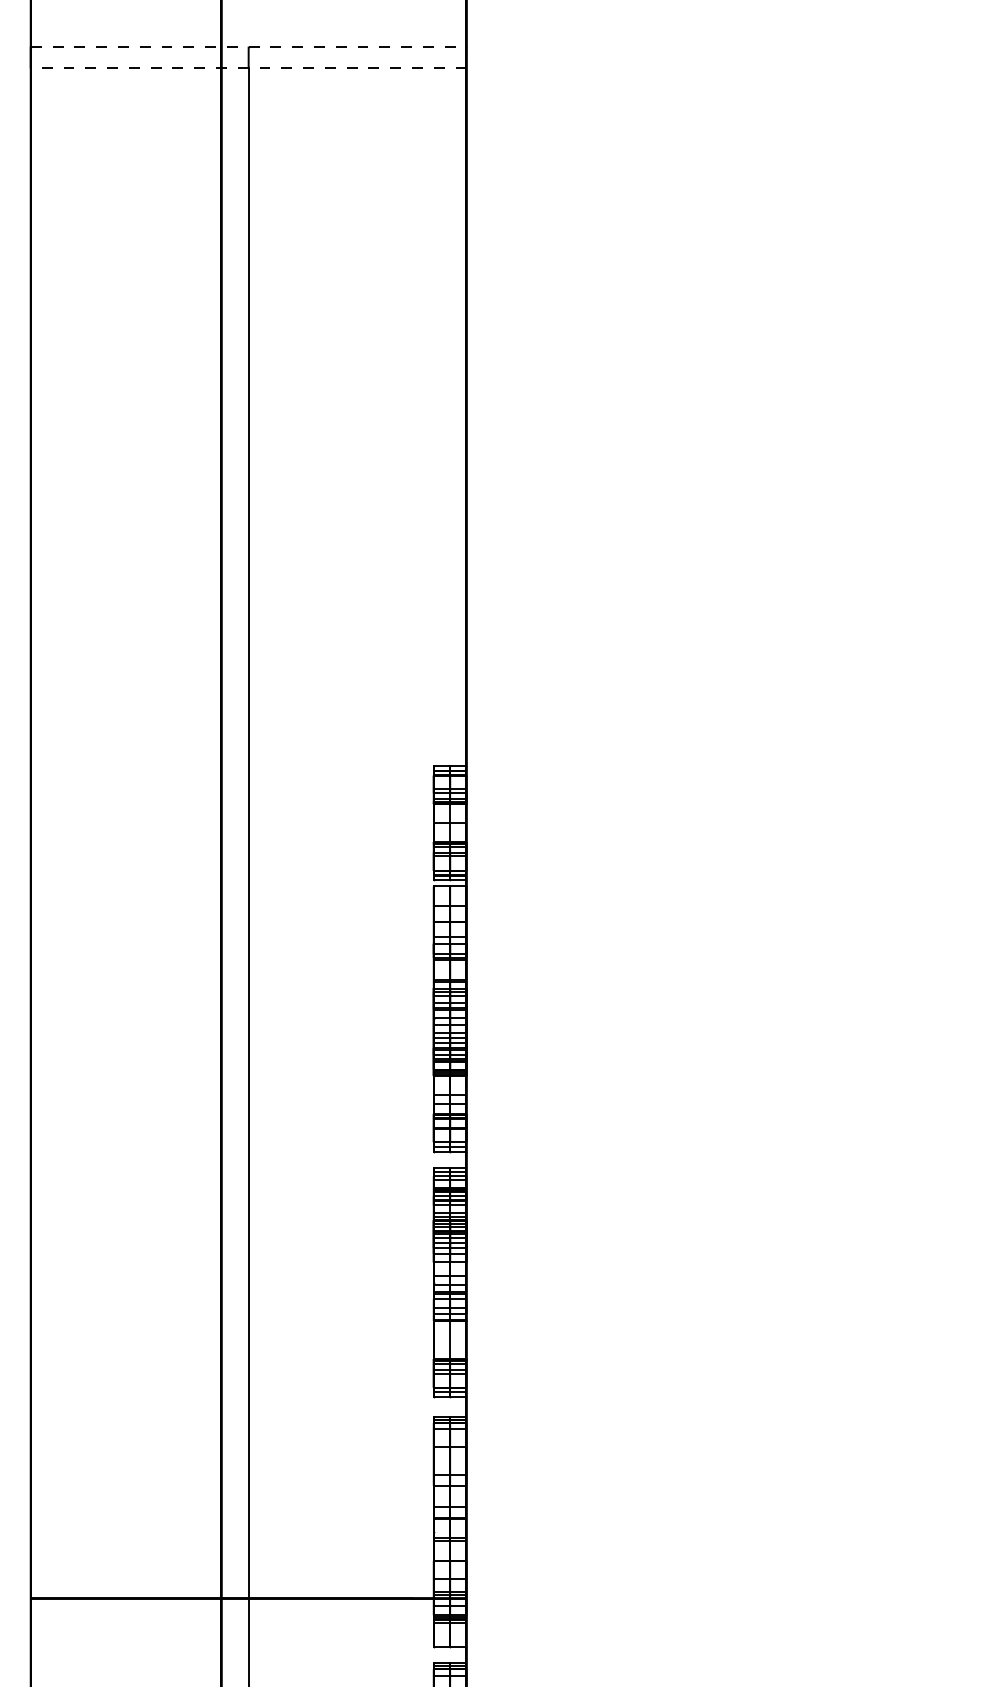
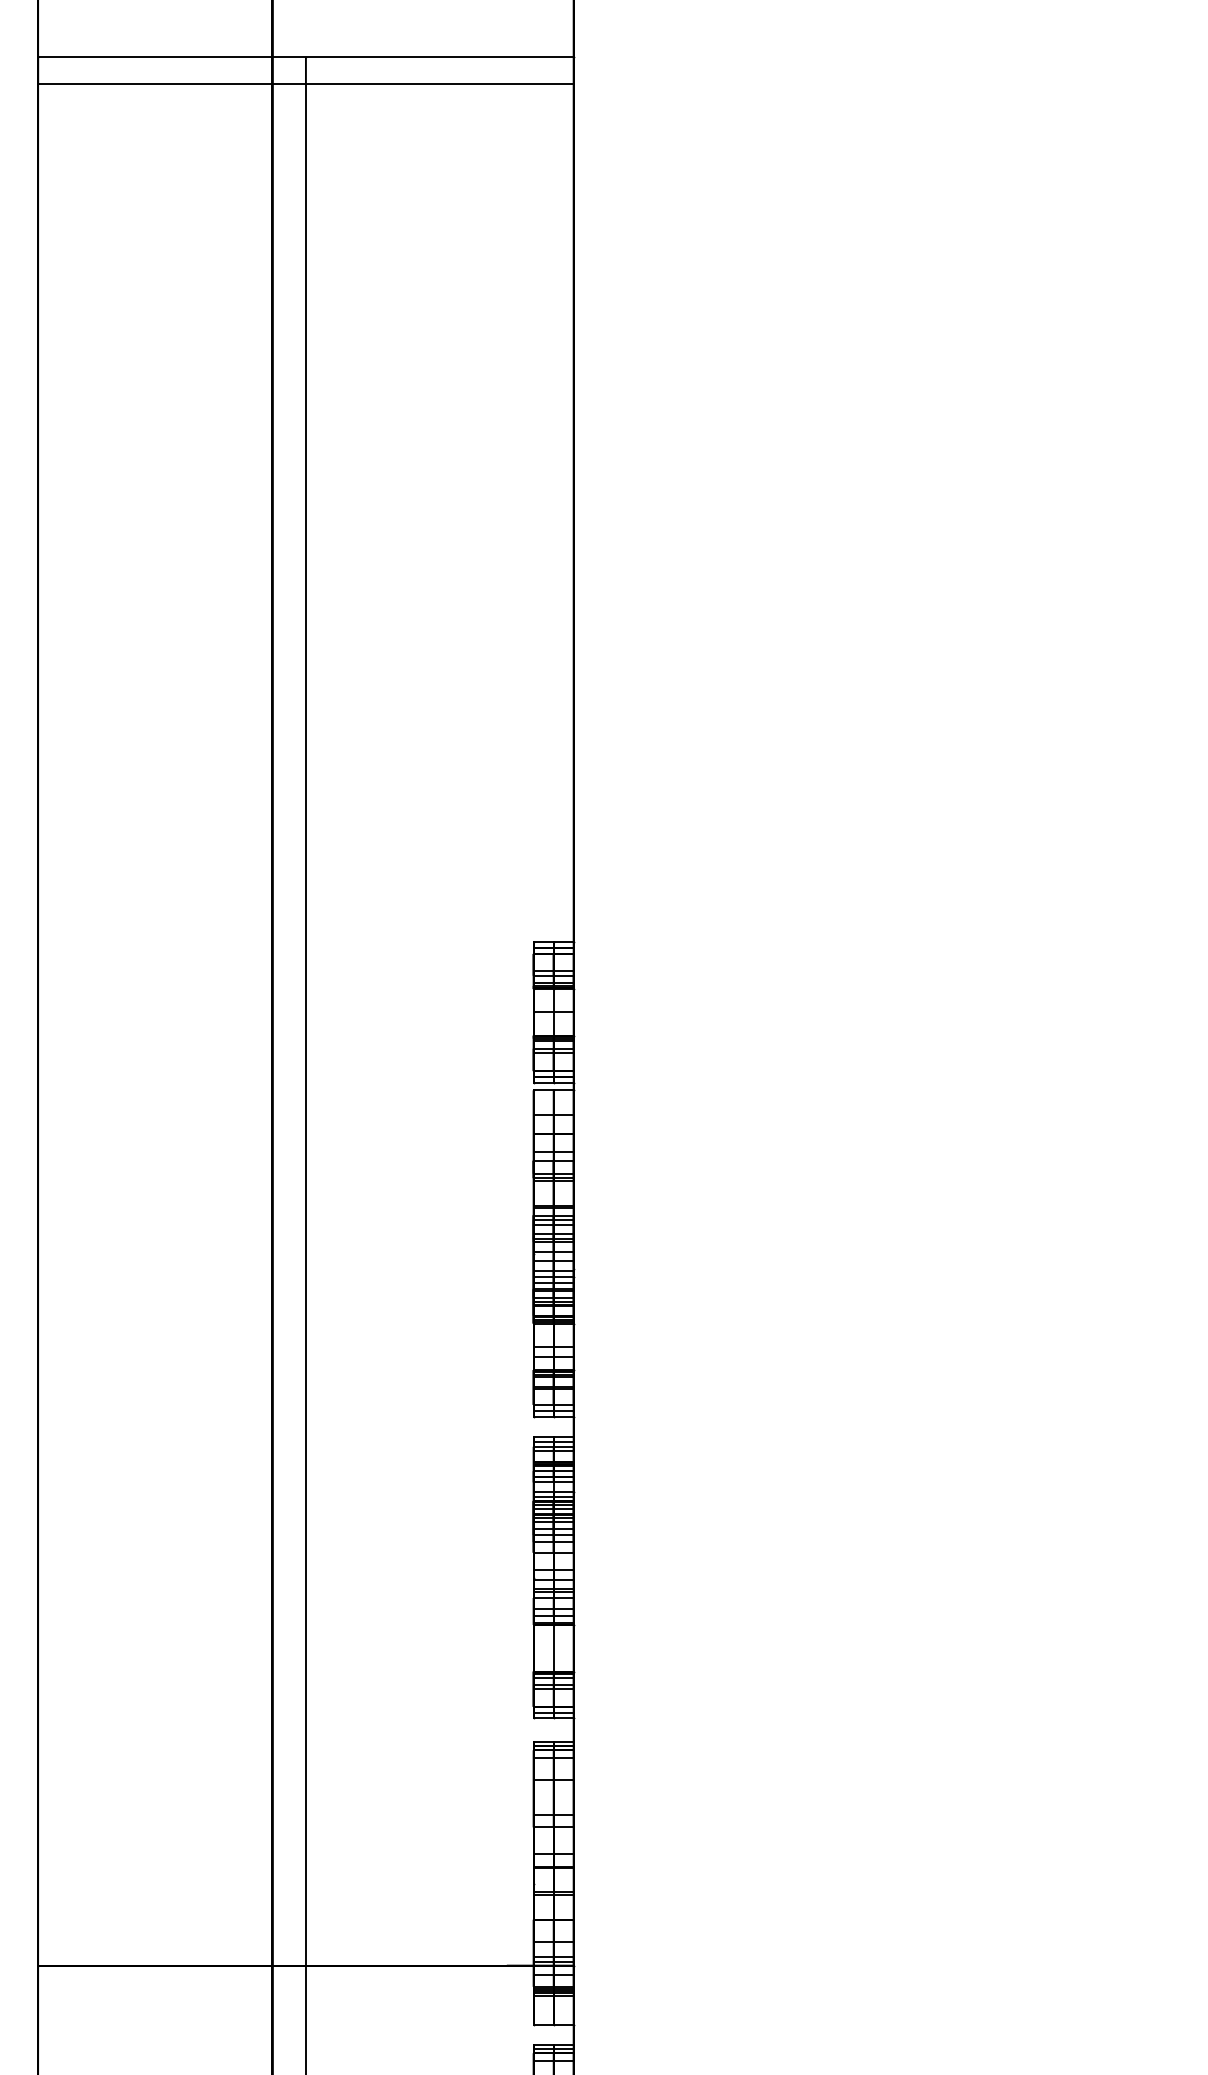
line: (248, 46) -> (305, 57), dashed -> solid
line: (248, 68) -> (305, 84), dashed -> solid

